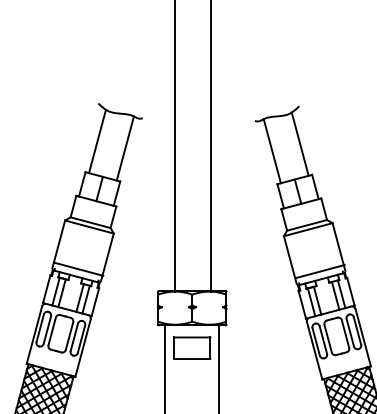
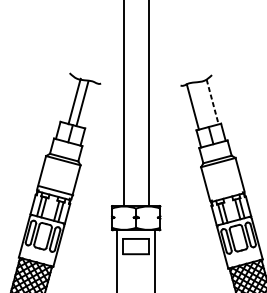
line: (97, 141) -> (82, 103), moved
line: (300, 144) -> (212, 102), solid -> dashed
line: (124, 148) -> (73, 101), moved
line: (320, 271) -> (227, 192), removed

